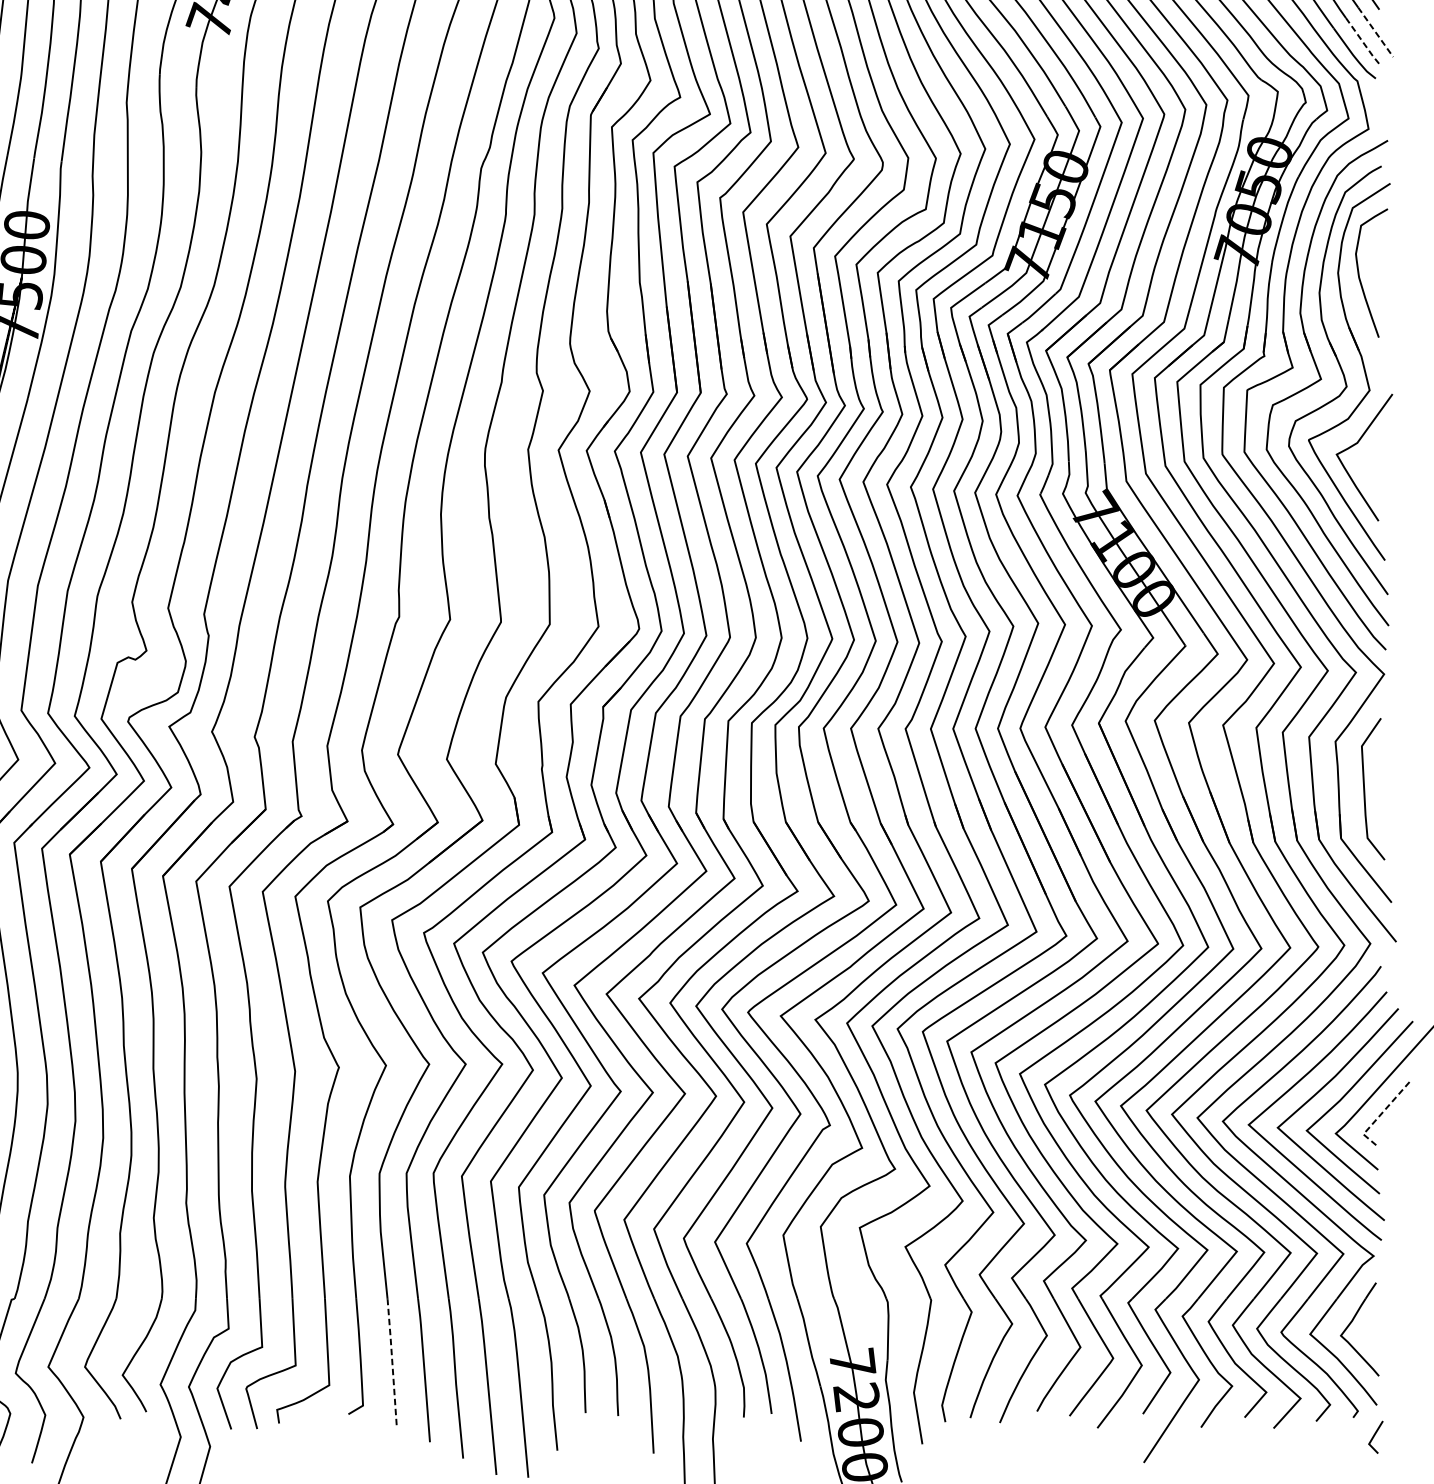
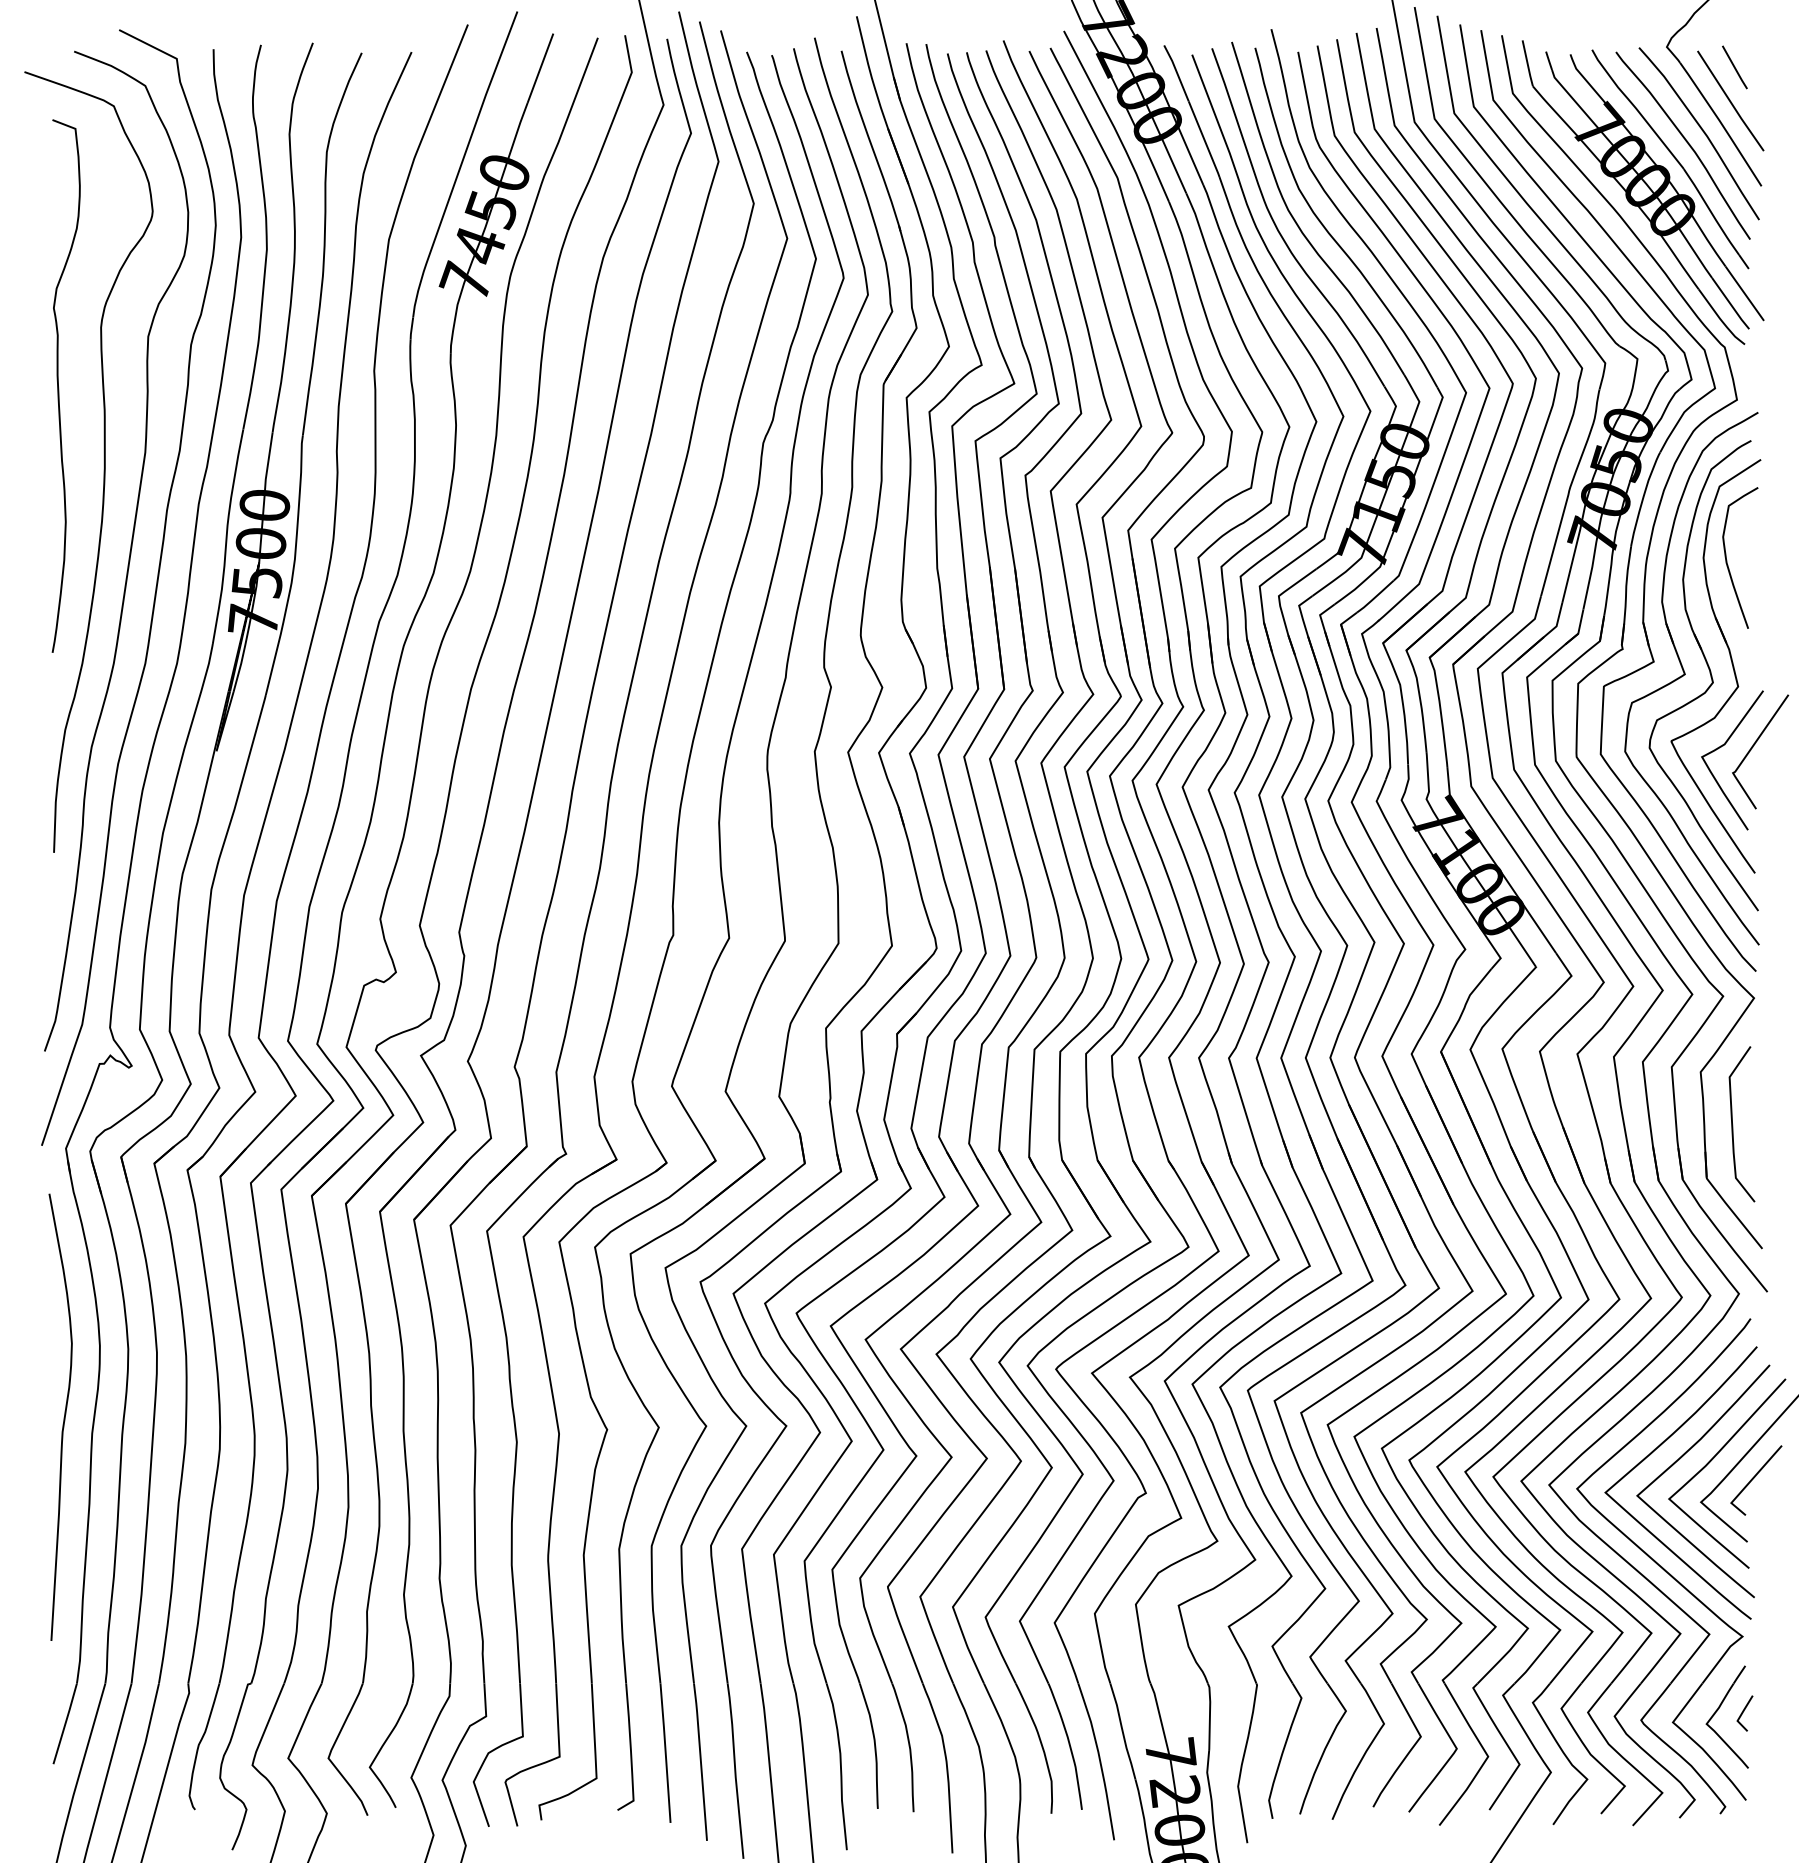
line: (1375, 32) -> (1744, 293), dashed -> solid
line: (1362, 42) -> (1730, 304), dashed -> solid
line: (1383, 445) -> (1753, 747), added
line: (1379, 1115) -> (1749, 1482), dashed -> solid
line: (392, 1360) -> (665, 1751), dashed -> solid
line: (1374, 1437) -> (1743, 1713), moved

